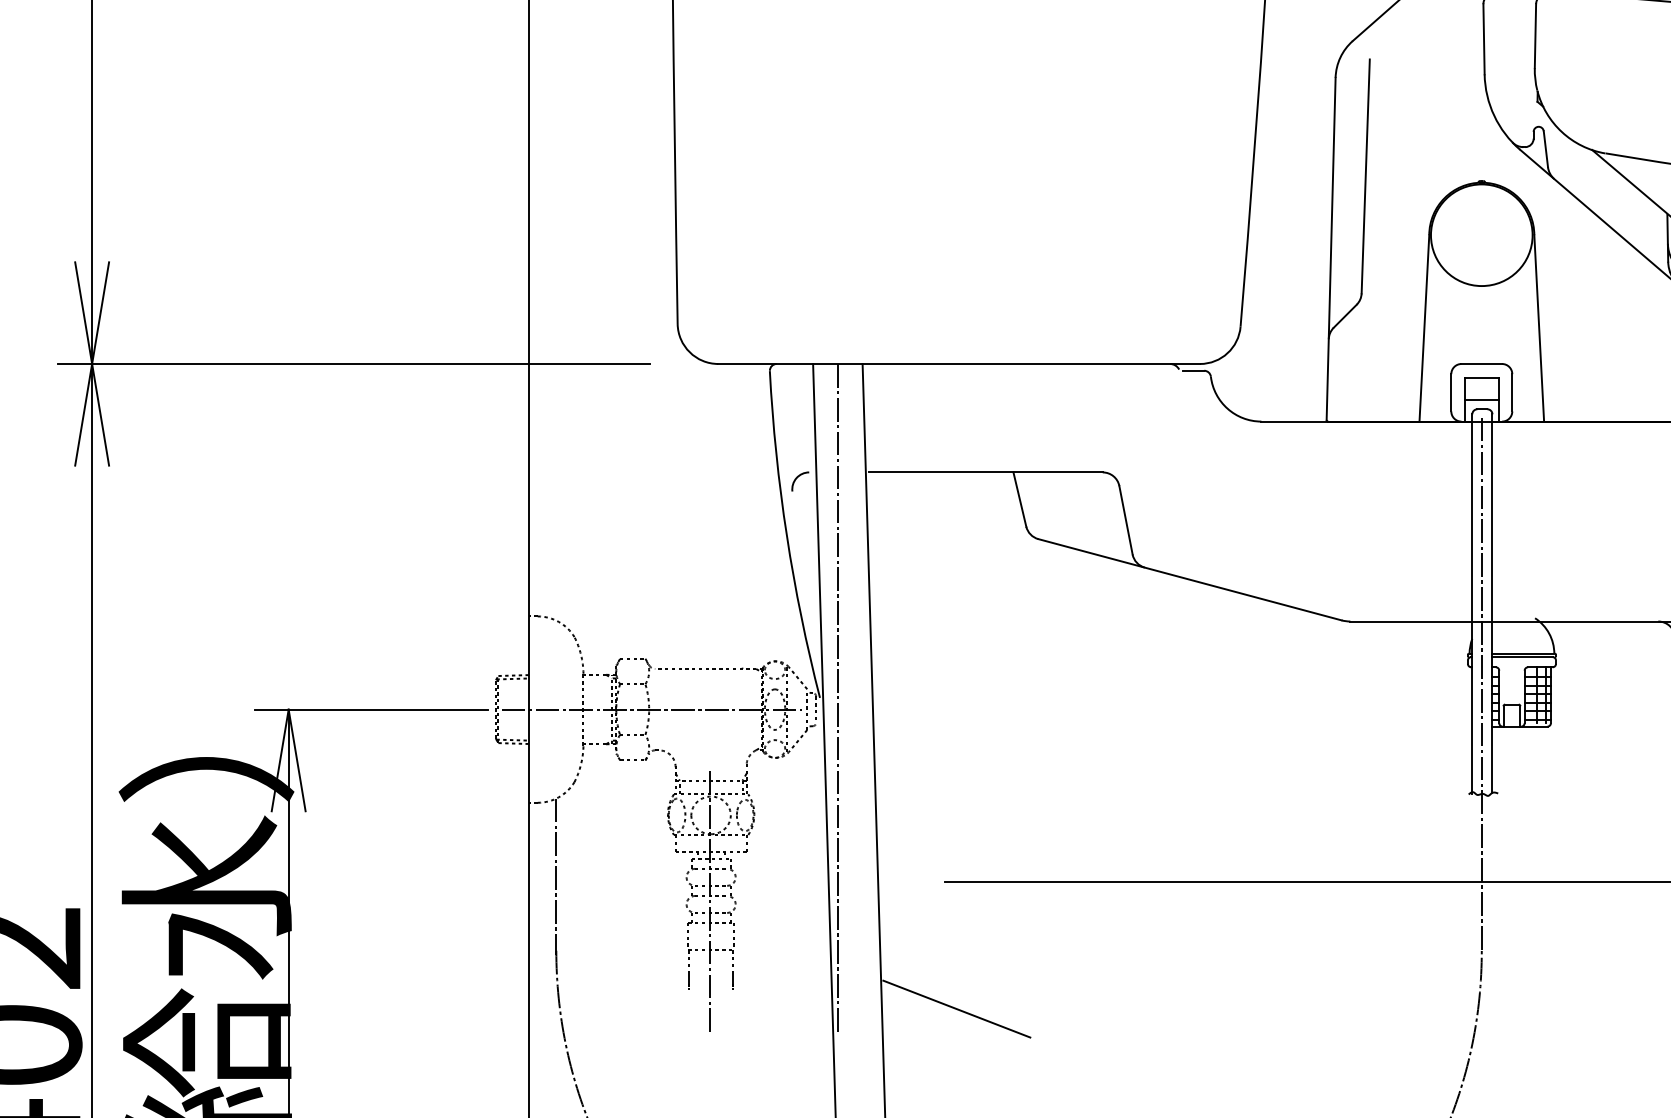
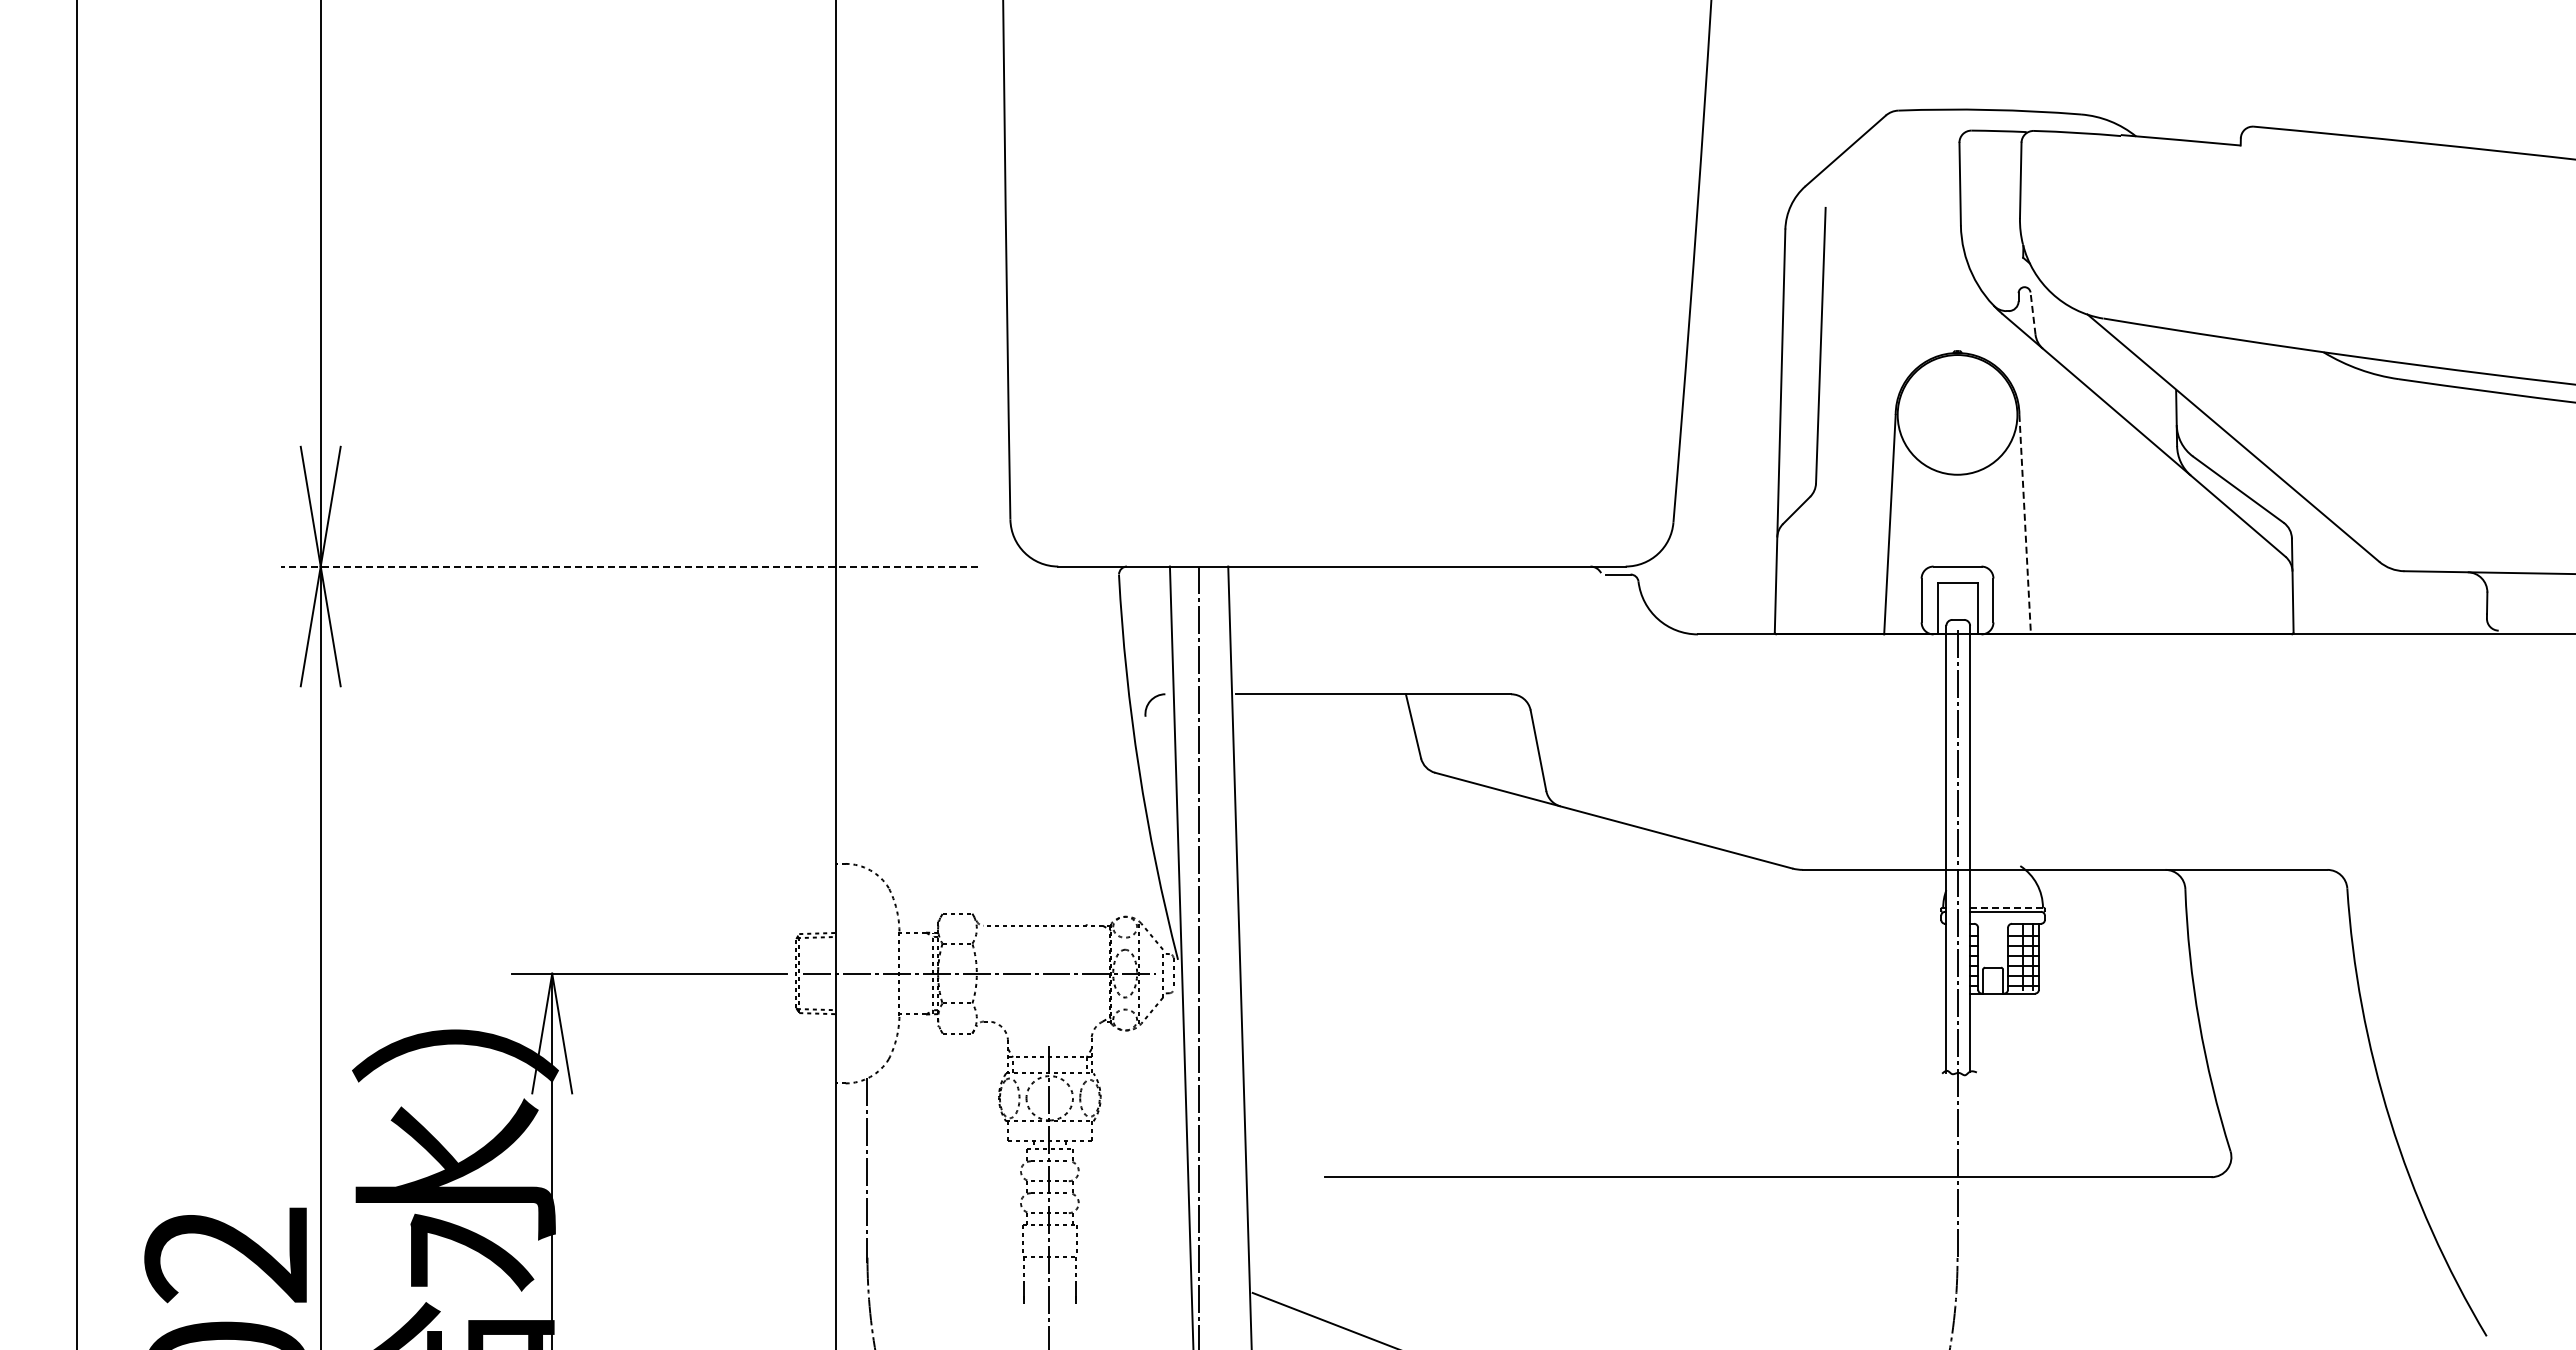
line: (1545, 149) -> (2032, 313), solid -> dashed
line: (1539, 328) -> (2025, 524), solid -> dashed
line: (353, 363) -> (628, 566), solid -> dashed
line: (1481, 399) -> (1957, 608), removed
line: (1524, 653) -> (2007, 907), solid -> dashed

